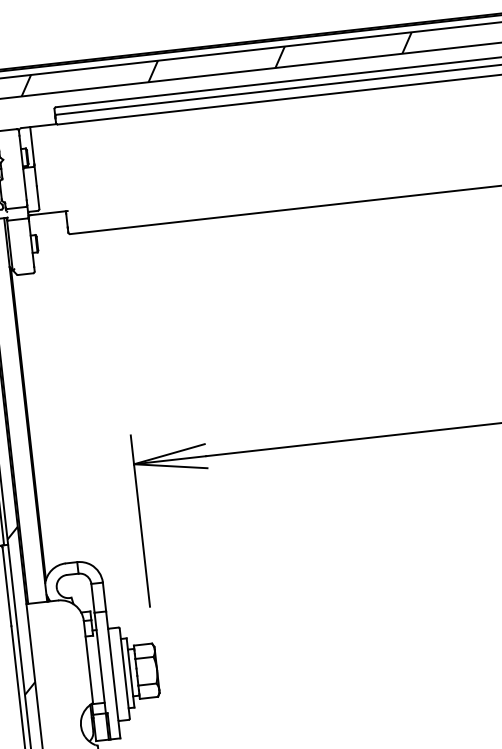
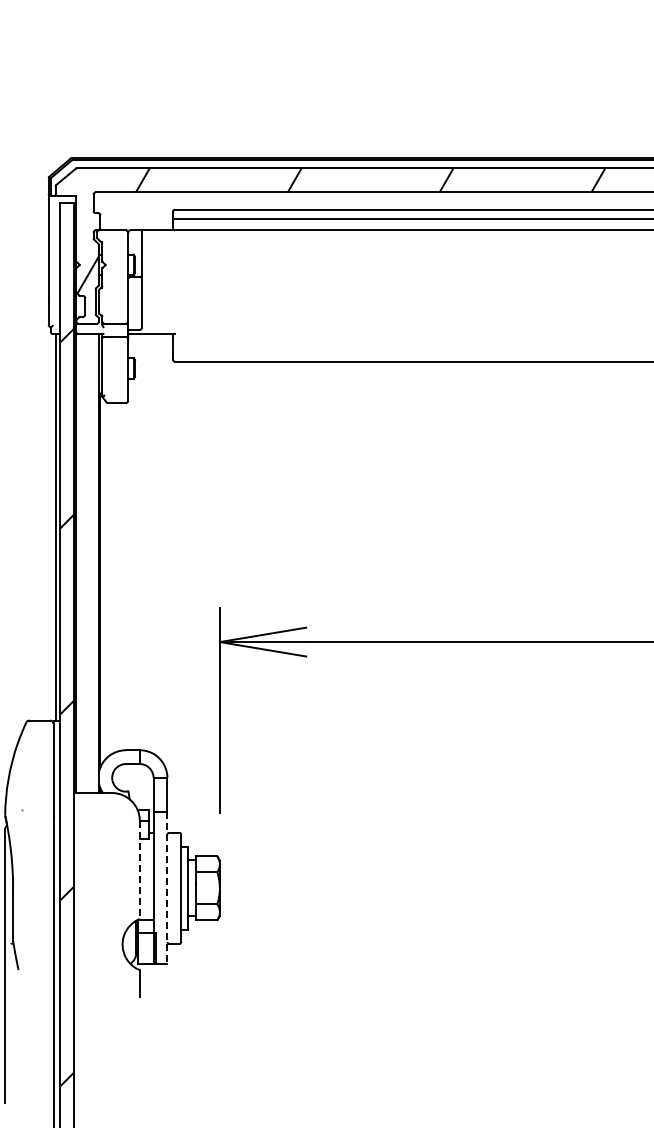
line: (88, 662) -> (139, 870), solid -> dashed
line: (113, 675) -> (167, 888), solid -> dashed

